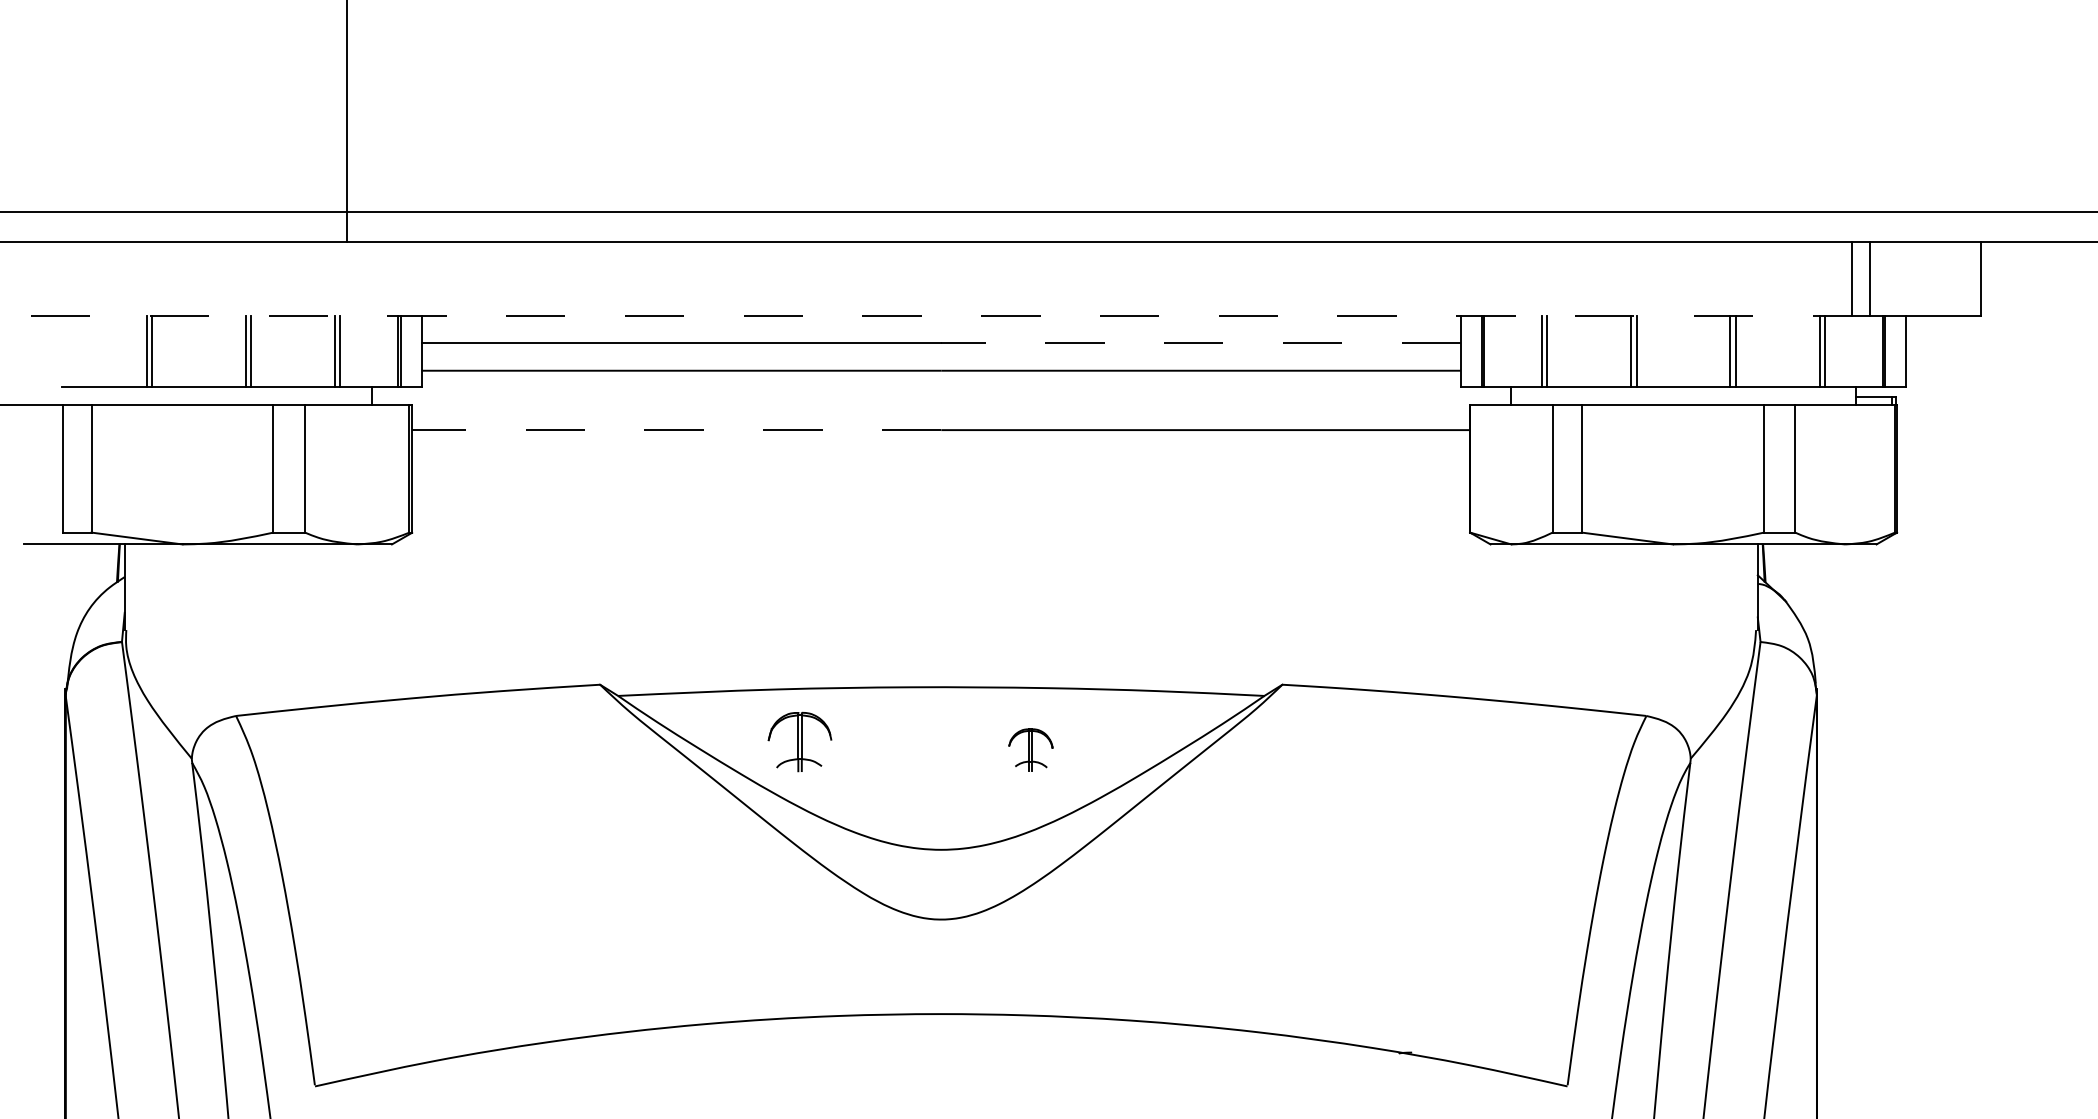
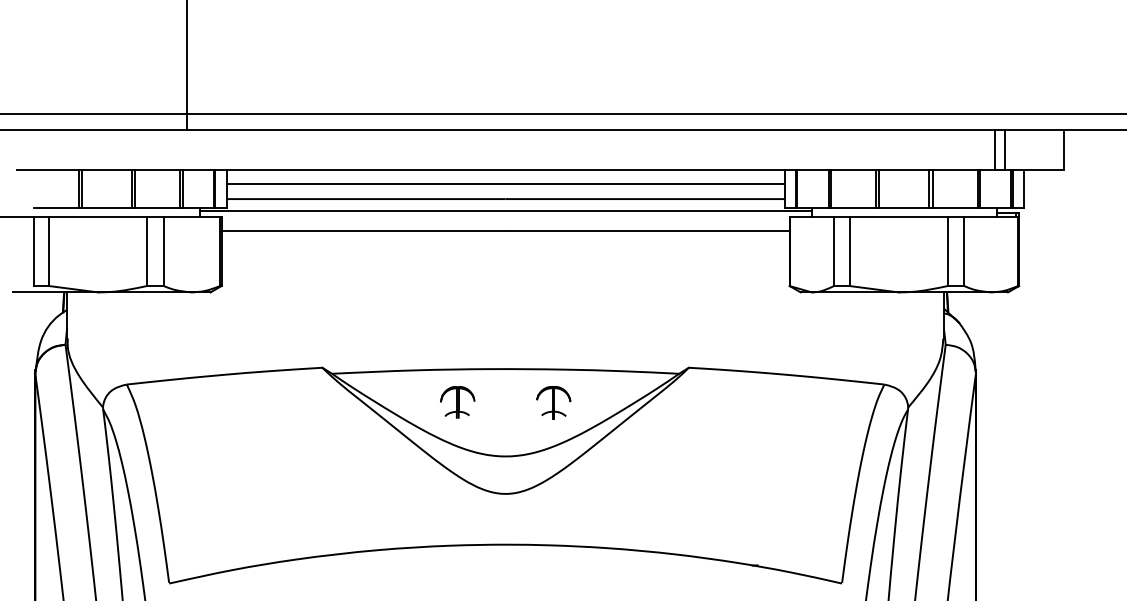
line: (941, 315) -> (505, 169), dashed -> solid
line: (1201, 341) -> (645, 183), dashed -> solid
line: (941, 393) -> (505, 211), added
line: (676, 431) -> (363, 231), dashed -> solid
part: (799, 741) -> (457, 402), moved
part: (1030, 749) -> (553, 402), size x1.43

